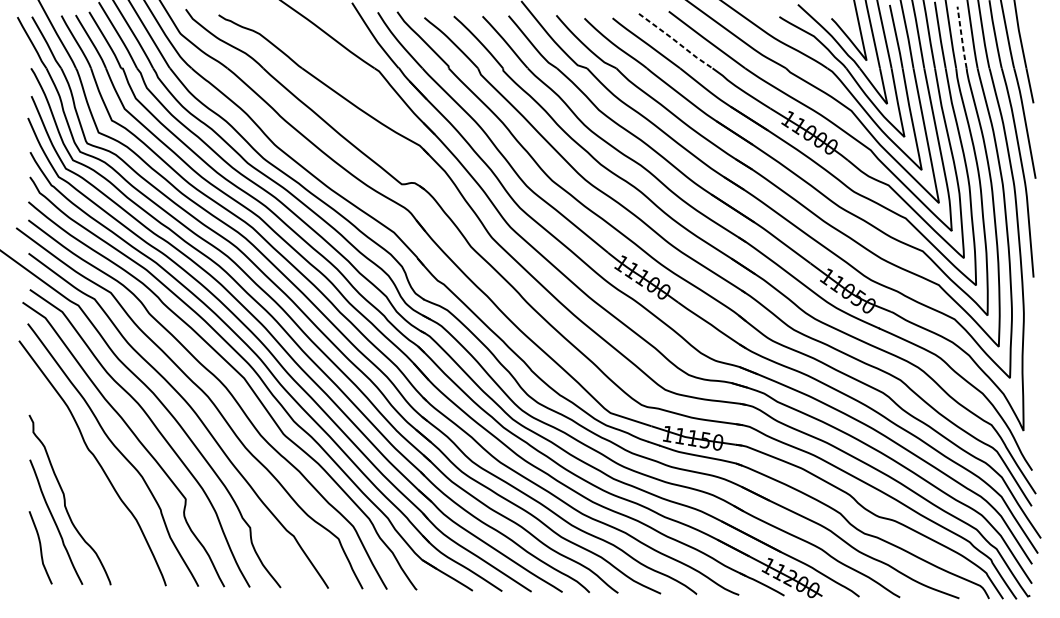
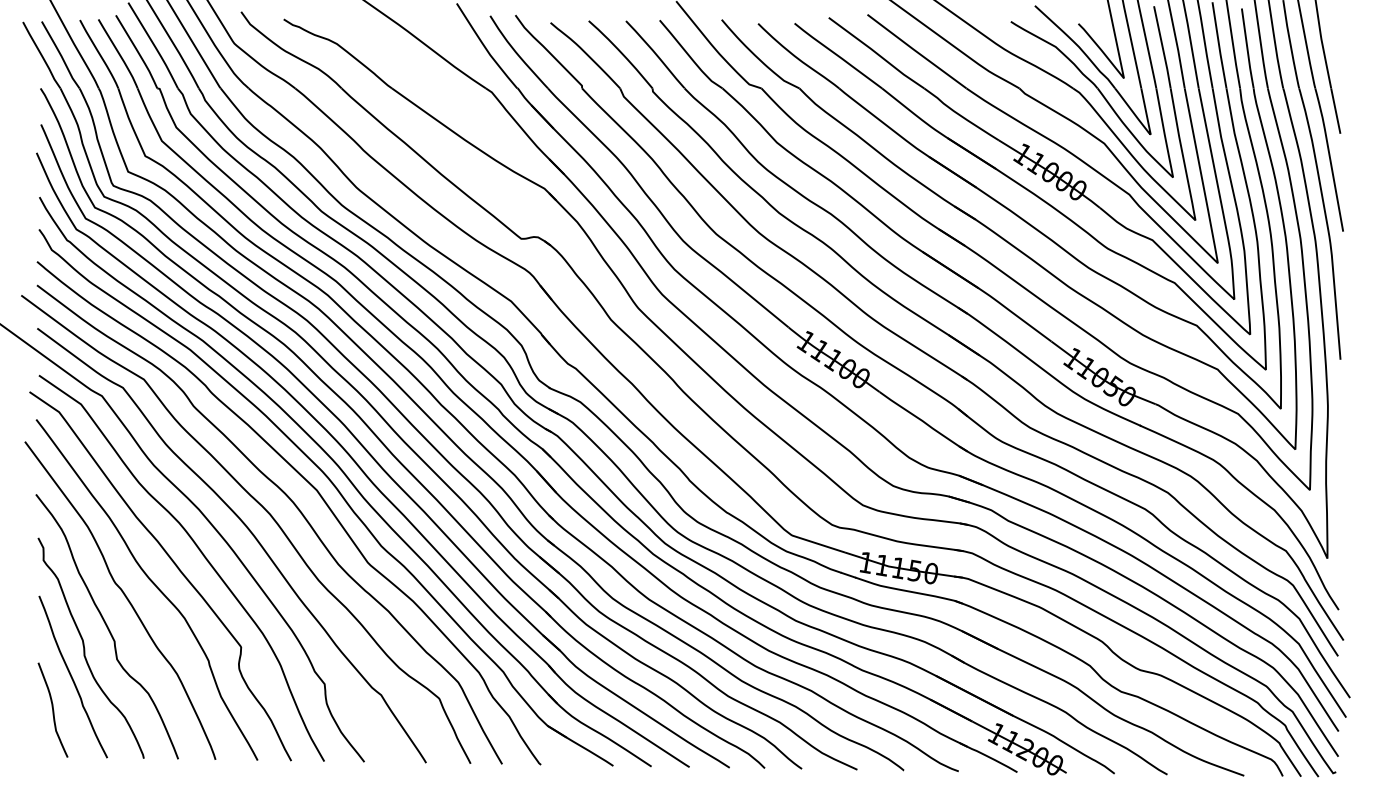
line: (961, 38) -> (1247, 49), dashed -> solid
line: (675, 41) -> (876, 53), dashed -> solid
curve: (81, 483) -> (106, 626), added

